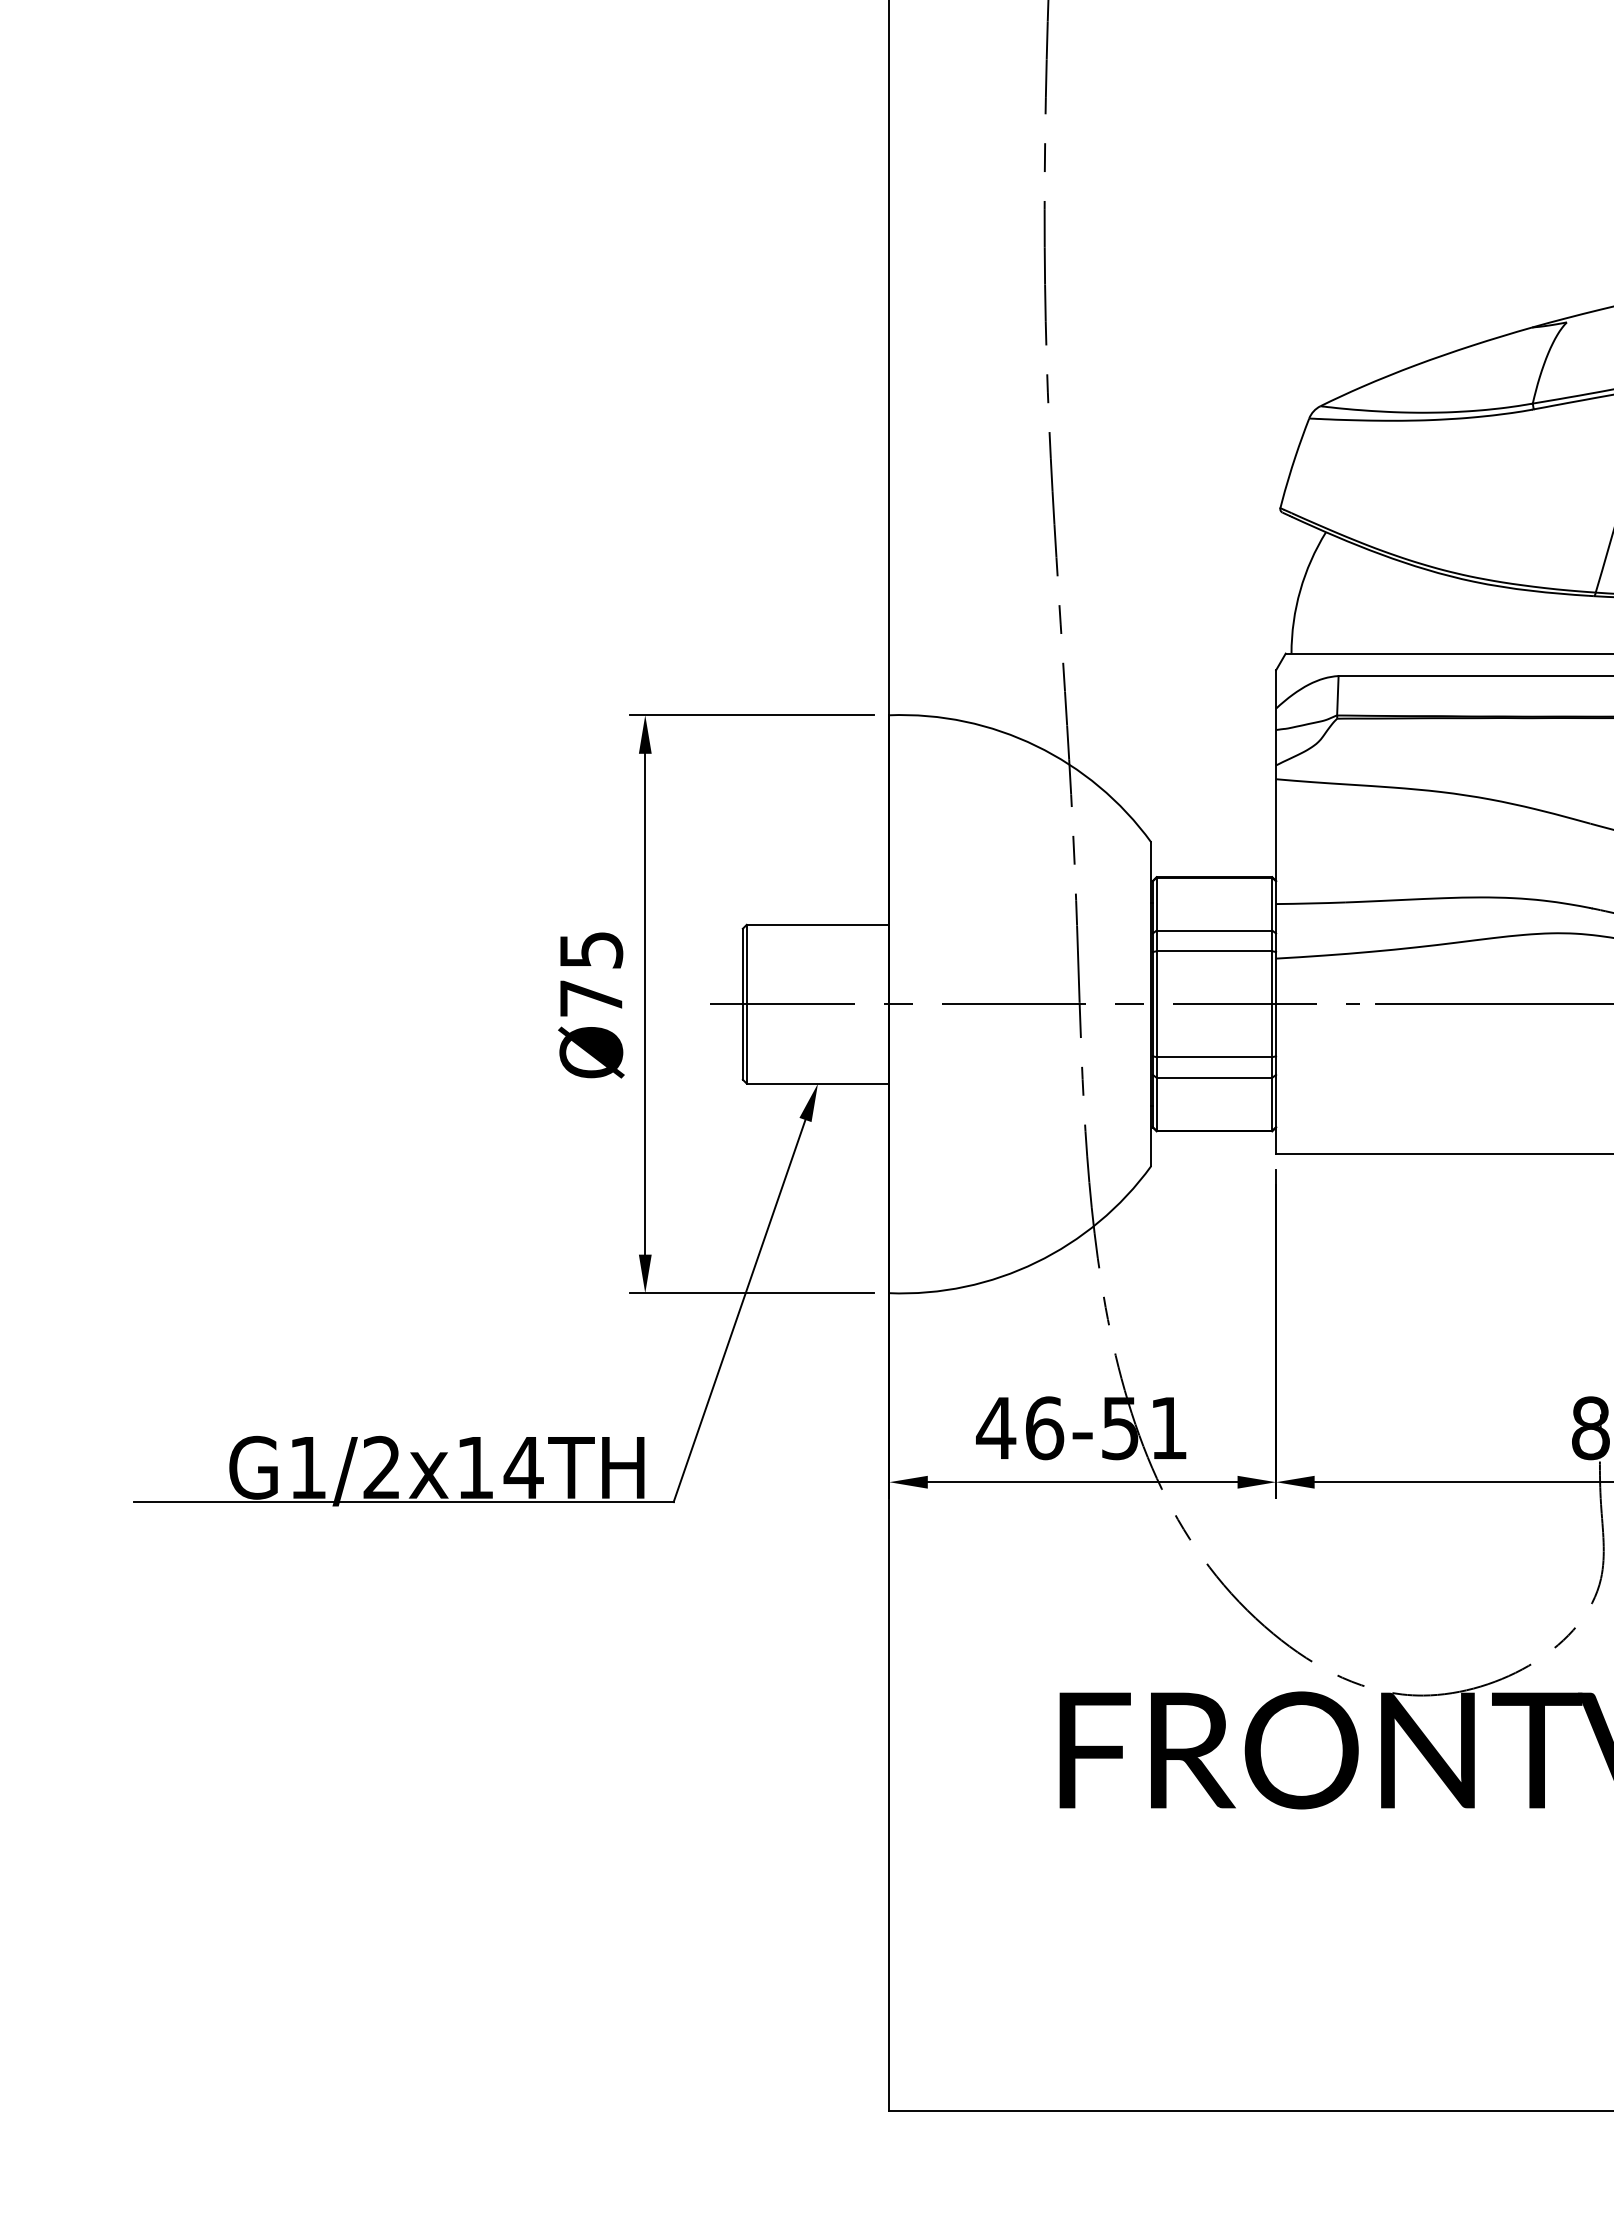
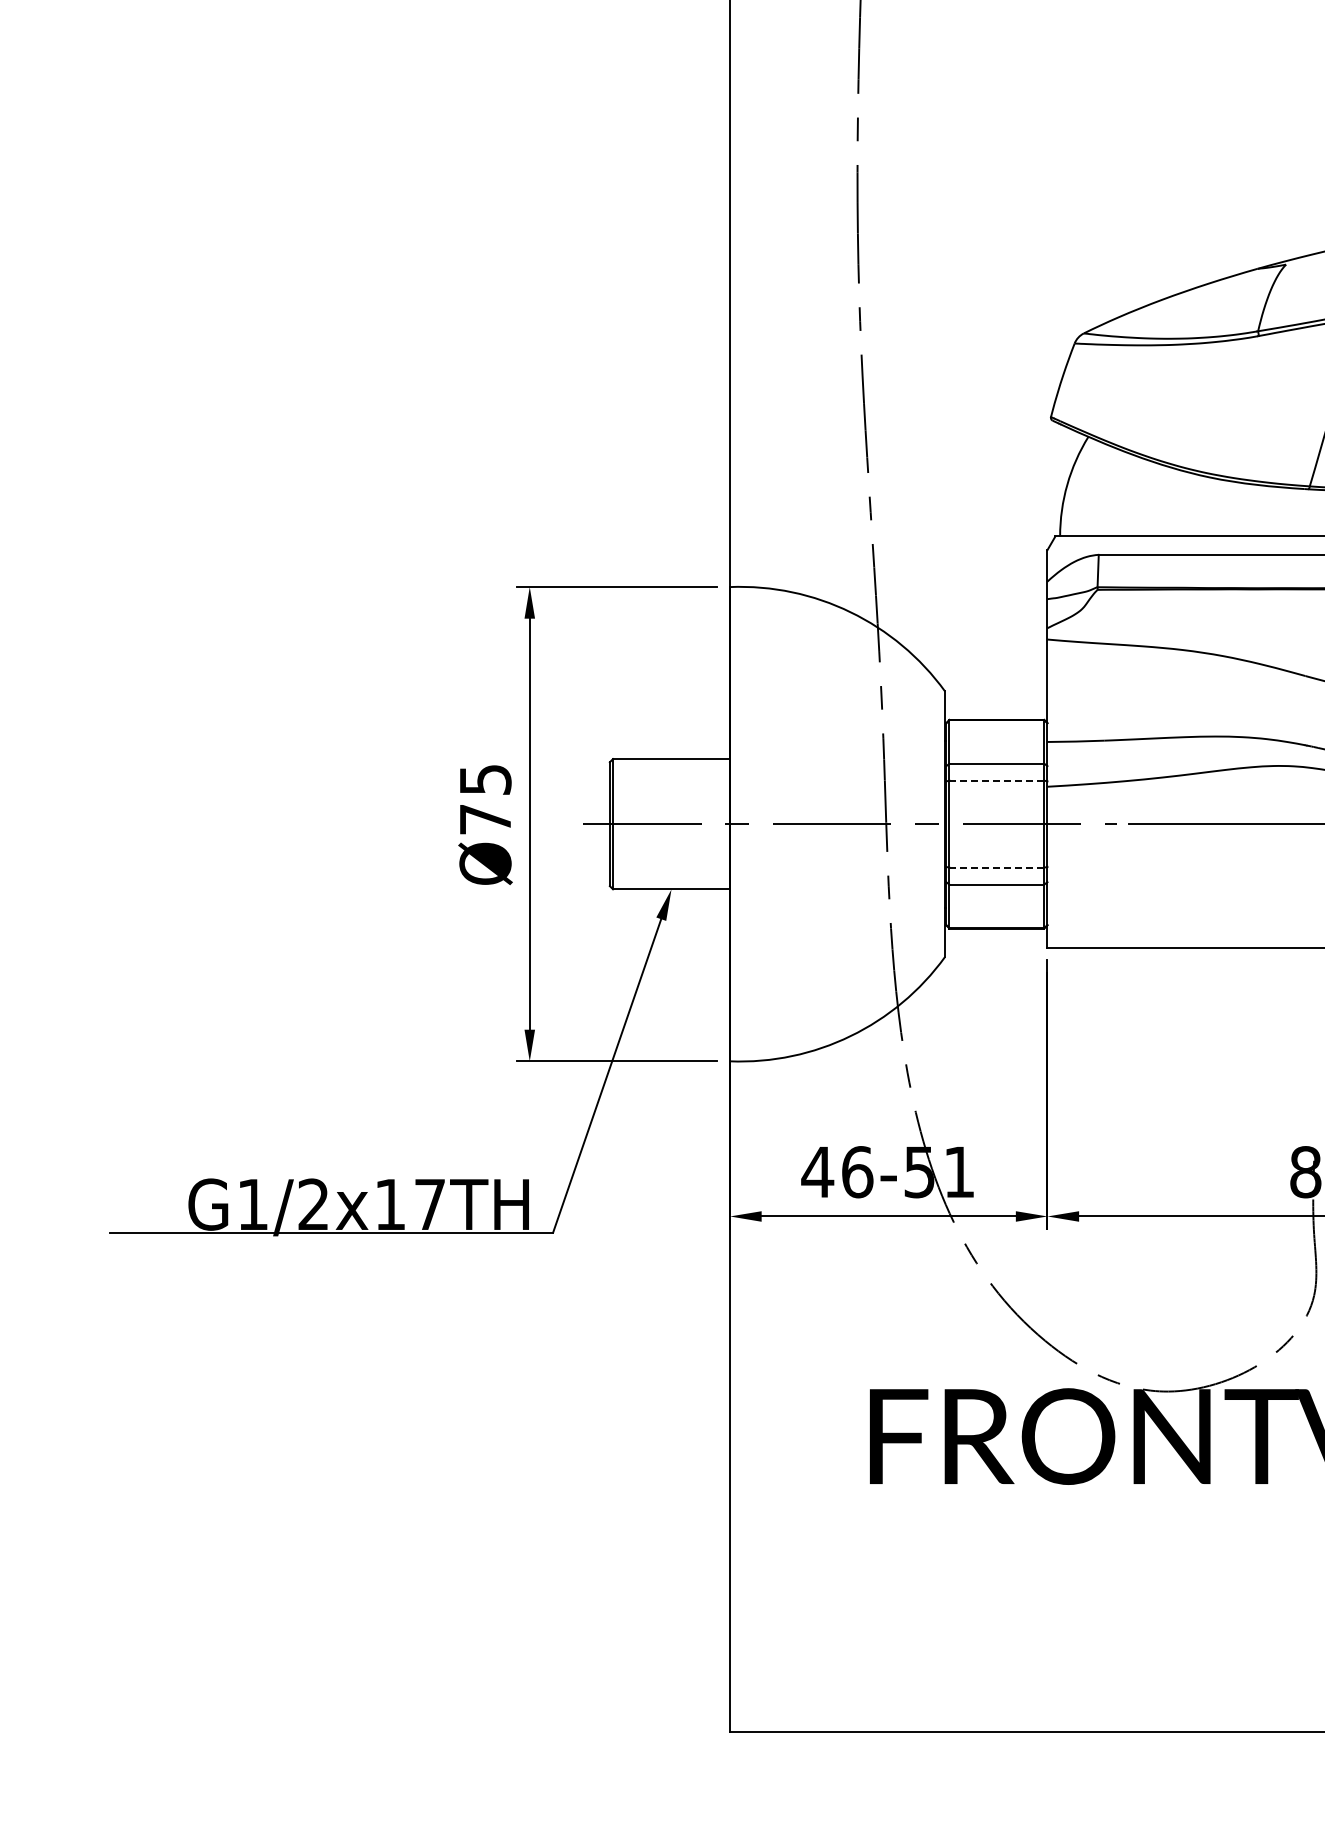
line: (1213, 950) -> (996, 780), solid -> dashed
line: (1213, 1056) -> (996, 867), solid -> dashed
text: (523, 1467) -> (429, 1204), G1/2x14TH -> G1/2x17TH

